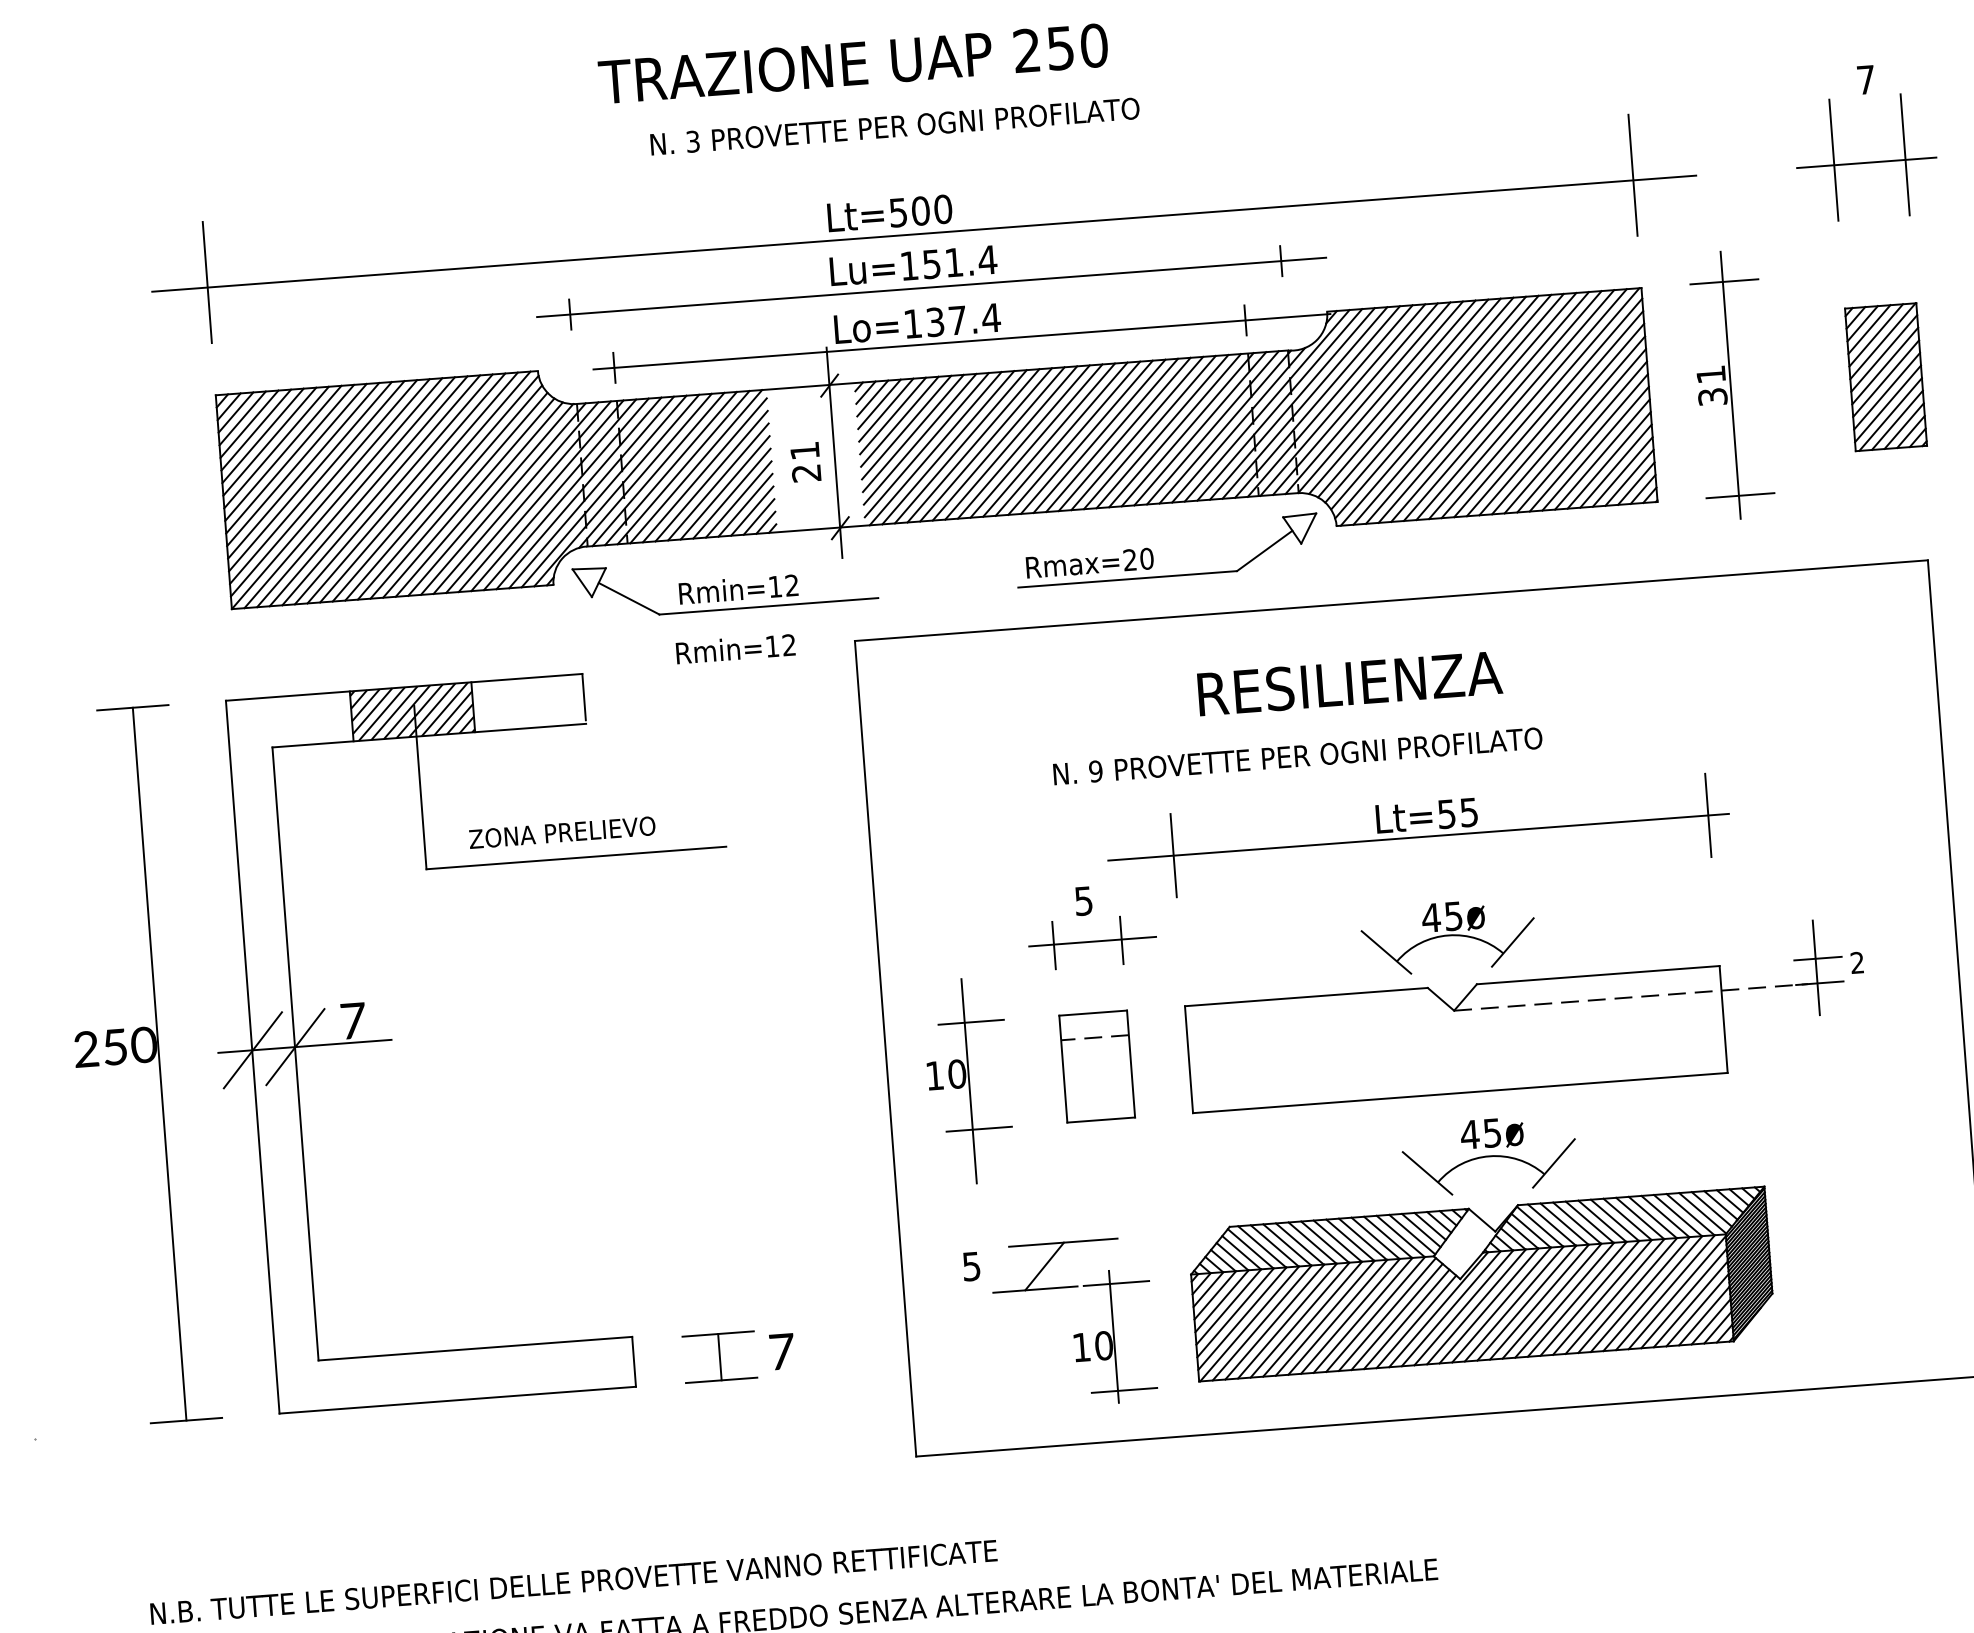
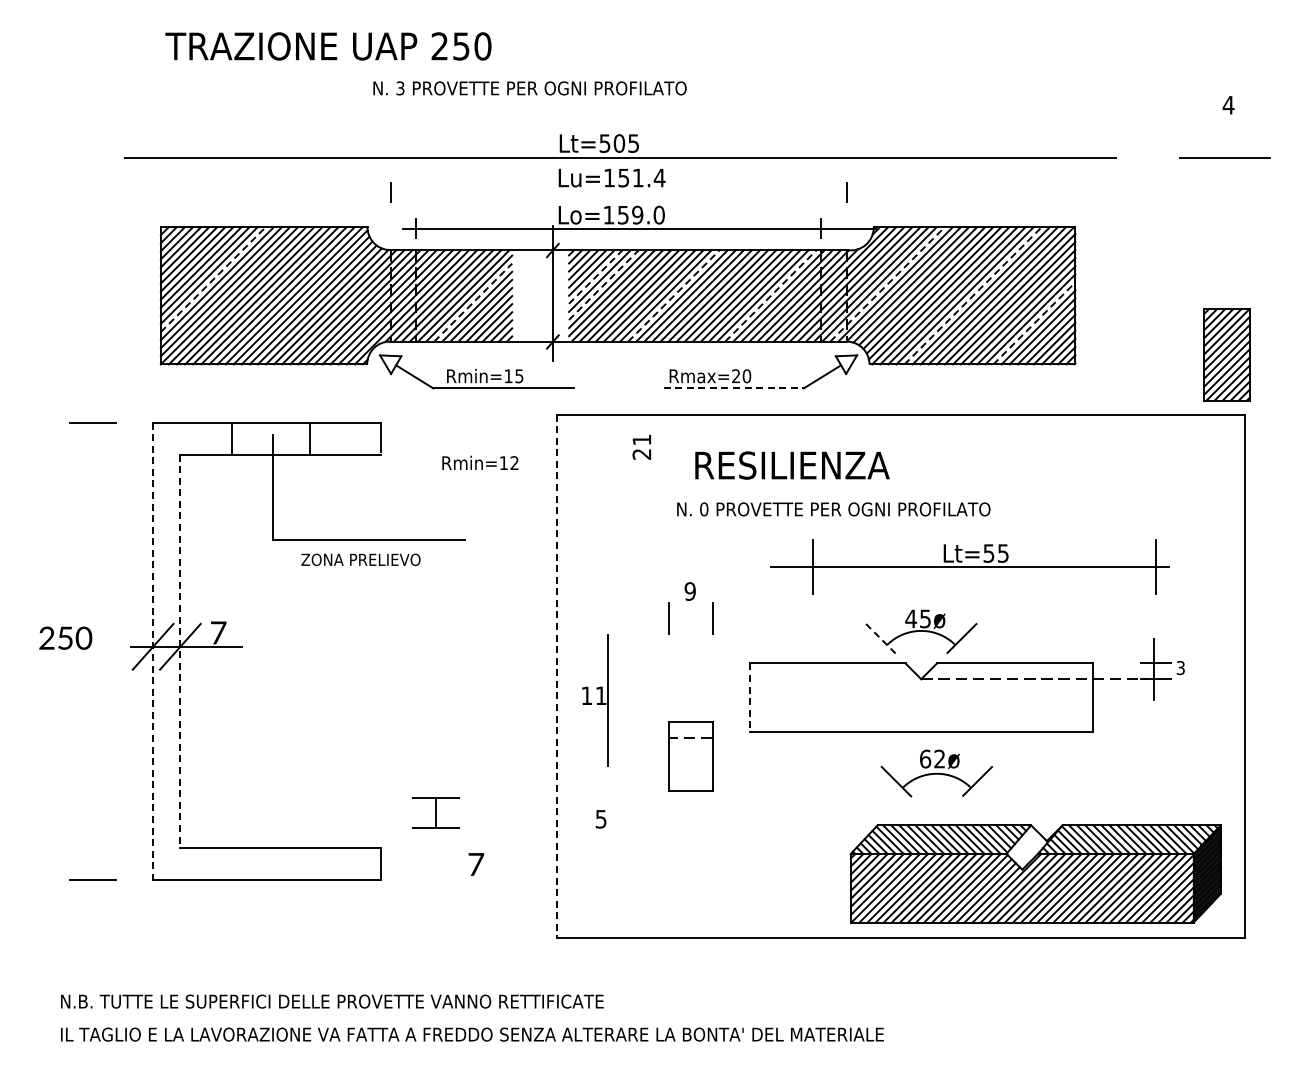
text: (853, 63) -> (328, 46), moved
text: (1865, 80) -> (1228, 105), 7 -> 4
text: (894, 126) -> (529, 88), moved
line: (1904, 154) -> (1249, 154), removed
line: (1834, 159) -> (1204, 154), removed
line: (1633, 174) -> (1075, 154), removed
text: (942, 209) -> (633, 143), Lt=500 -> Lt=505
line: (206, 281) -> (160, 154), removed
line: (931, 287) -> (622, 192), removed
text: (963, 319) -> (641, 214), Lo=137.4 -> Lo=159.0
part: (1886, 376) -> (1227, 354), moved
part: (1732, 385) -> (1128, 293), removed
line: (1355, 399) -> (887, 284), solid -> dashed
line: (1490, 406) -> (973, 295), solid -> dashed
line: (900, 420) -> (596, 276), solid -> dashed
line: (1175, 430) -> (771, 295), solid -> dashed
line: (914, 432) -> (604, 284), solid -> dashed
line: (1024, 441) -> (674, 295), solid -> dashed
line: (1589, 442) -> (1034, 323), solid -> dashed
text: (804, 461) -> (641, 446), moved
line: (303, 470) -> (213, 279), solid -> dashed
line: (712, 475) -> (473, 302), solid -> dashed
line: (1128, 579) -> (734, 388), solid -> dashed
text: (792, 585) -> (519, 376), Rmin=12 -> Rmin=15
text: (735, 648) -> (480, 462), moved
text: (1349, 683) -> (792, 465), moved
hatch: (413, 711) -> (271, 438), removed
text: (1096, 771) -> (704, 509), 9 -> 0
text: (561, 832) -> (360, 559), moved
part: (1417, 836) -> (969, 566), moved
text: (1082, 901) -> (689, 591), 5 -> 9
line: (1091, 941) -> (693, 617), removed
line: (1385, 952) -> (880, 638), solid -> dashed
text: (1857, 963) -> (1180, 668), 2 -> 3
line: (971, 1022) -> (612, 663), removed
line: (885, 1049) -> (556, 676), solid -> dashed
line: (296, 1054) -> (180, 651), solid -> dashed
line: (252, 1057) -> (152, 651), solid -> dashed
line: (1188, 1060) -> (749, 698), solid -> dashed
line: (158, 1063) -> (92, 650), removed
part: (1096, 1066) -> (690, 756), moved
text: (956, 1073) -> (600, 695), 10 -> 11
line: (979, 1129) -> (612, 732), removed
text: (1479, 1133) -> (931, 758), 45ø -> 62ø
part: (1481, 1283) -> (1035, 873), moved
part: (1074, 1334) -> (663, 867), removed
part: (718, 1356) -> (435, 812), moved

